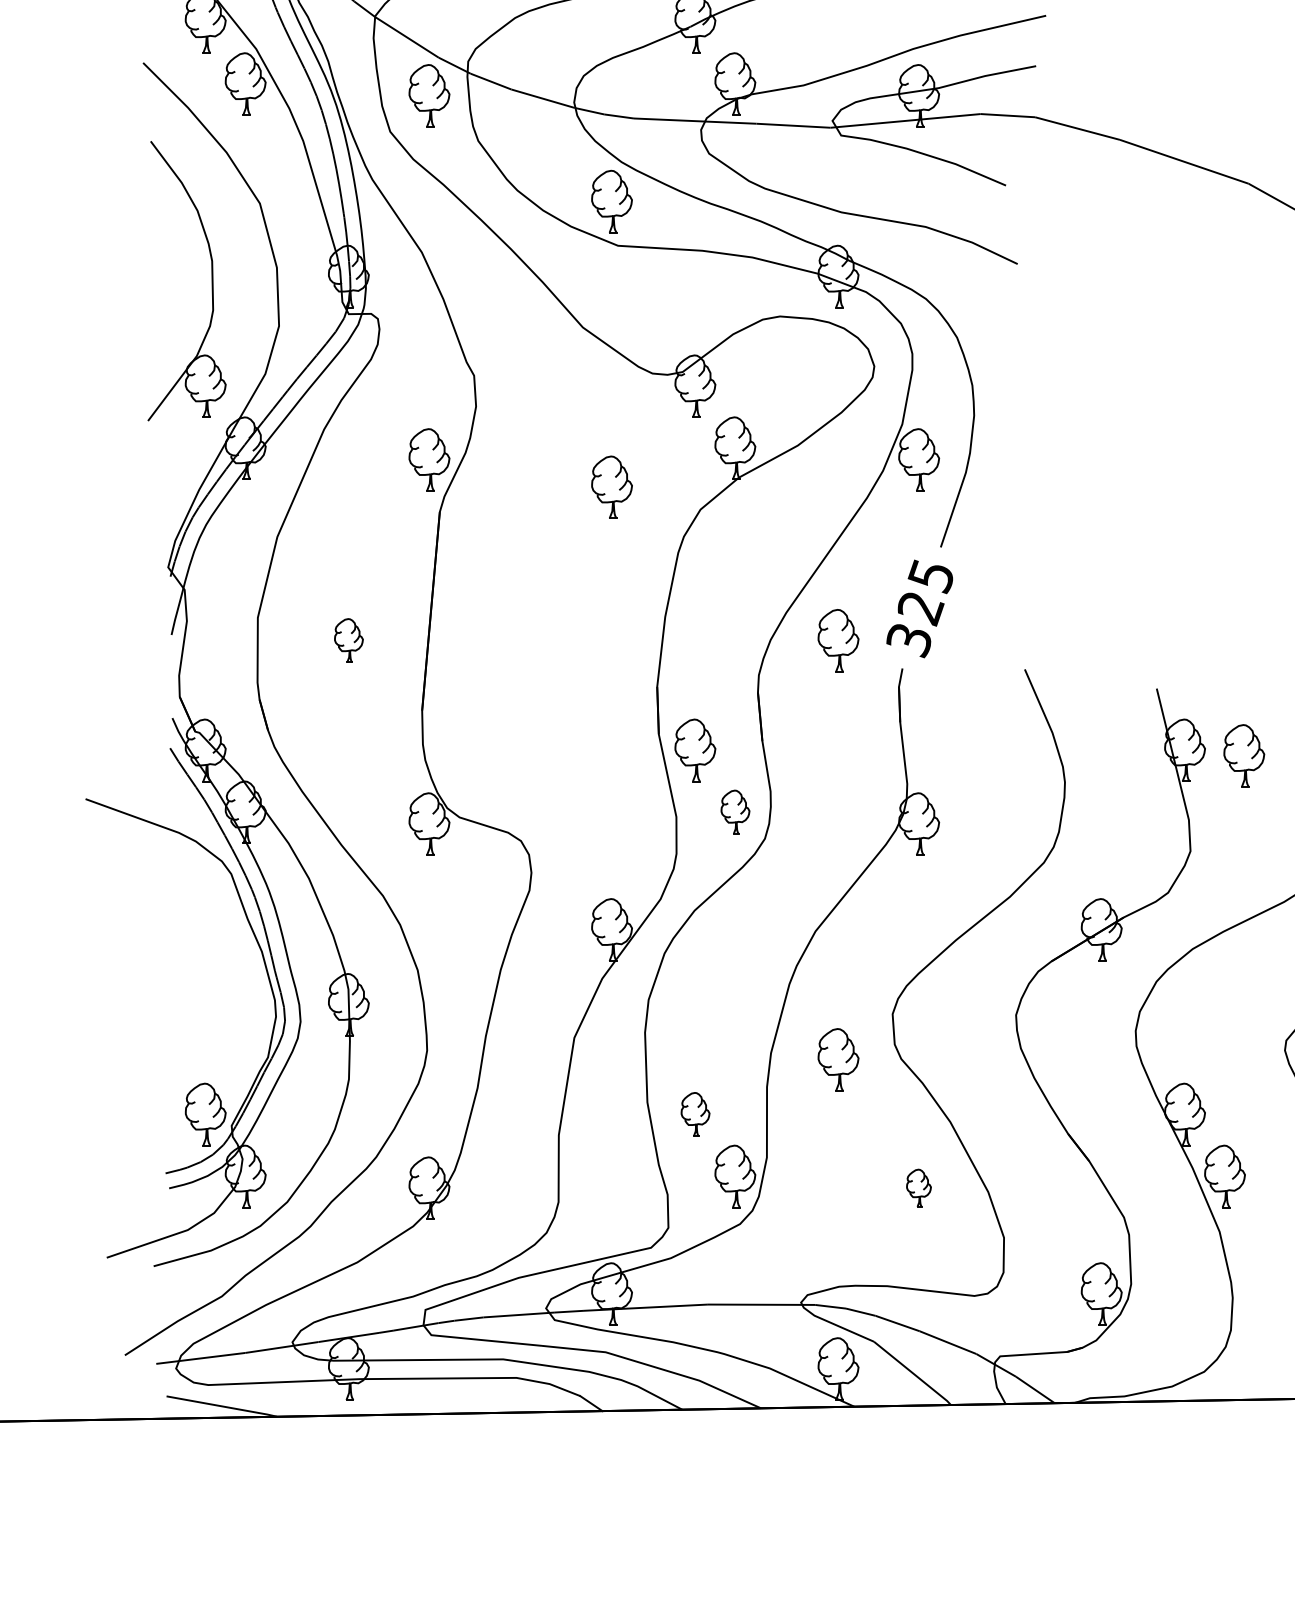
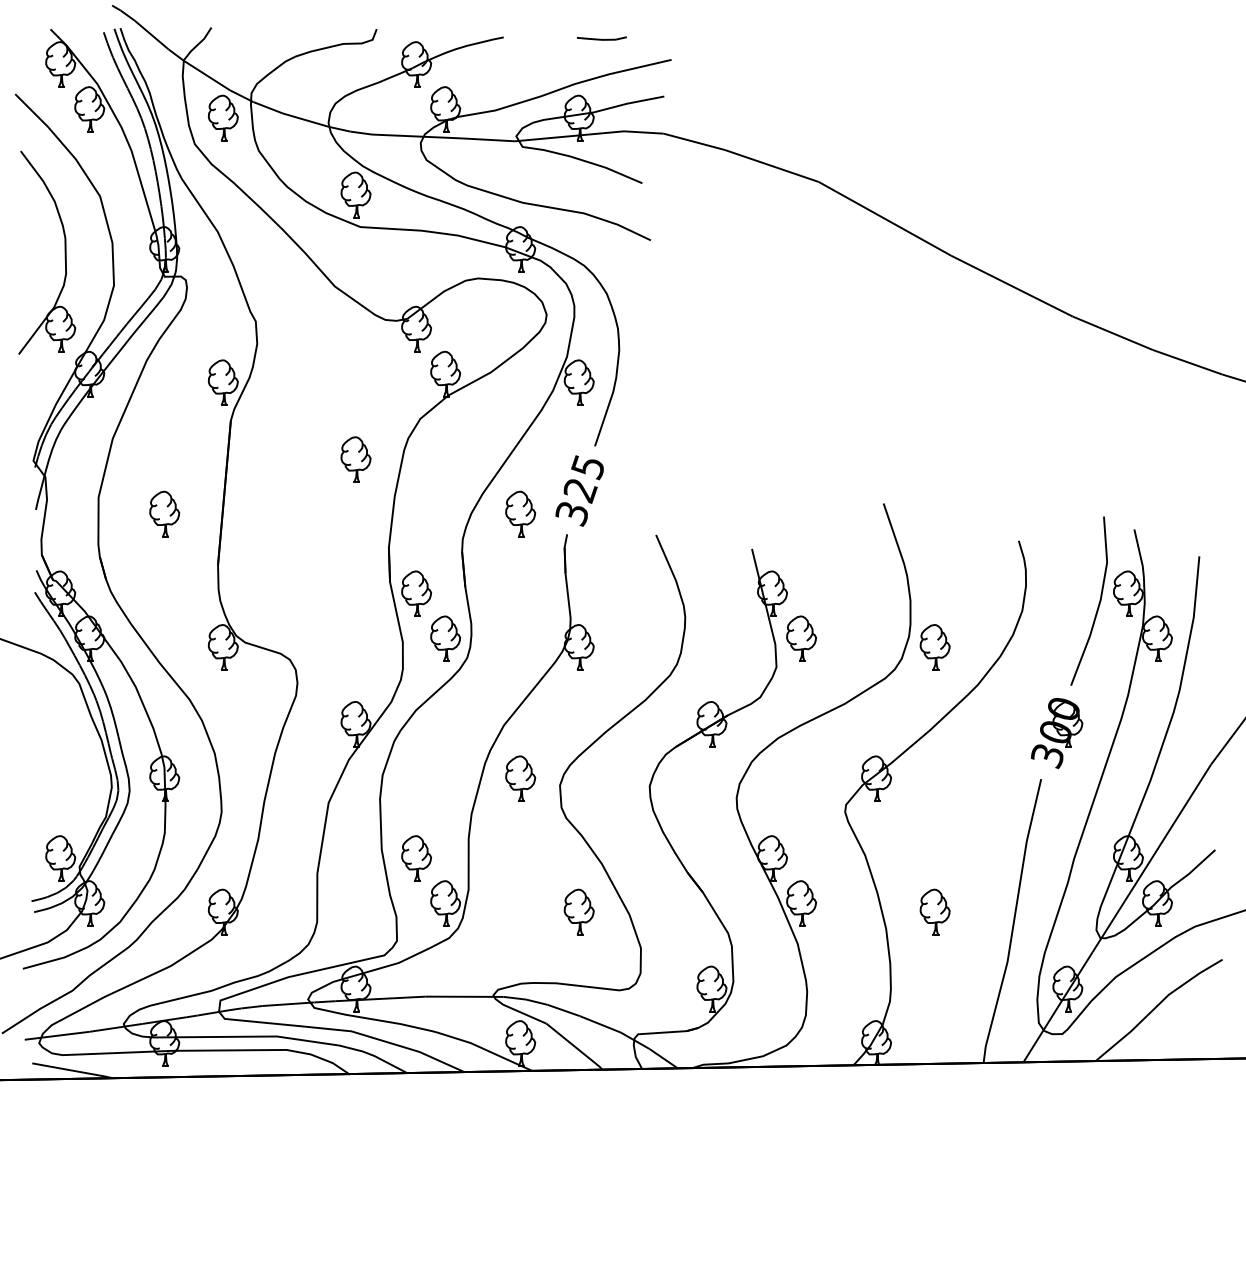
part: (611, 487) -> (355, 459), moved
part: (348, 639) -> (164, 513), size x1.43
part: (1244, 755) -> (801, 638), moved
part: (735, 811) -> (445, 638), size x1.43
part: (838, 1059) -> (520, 778), moved
part: (695, 1114) -> (416, 858), size x1.43
part: (918, 1187) -> (578, 911), size x1.67

